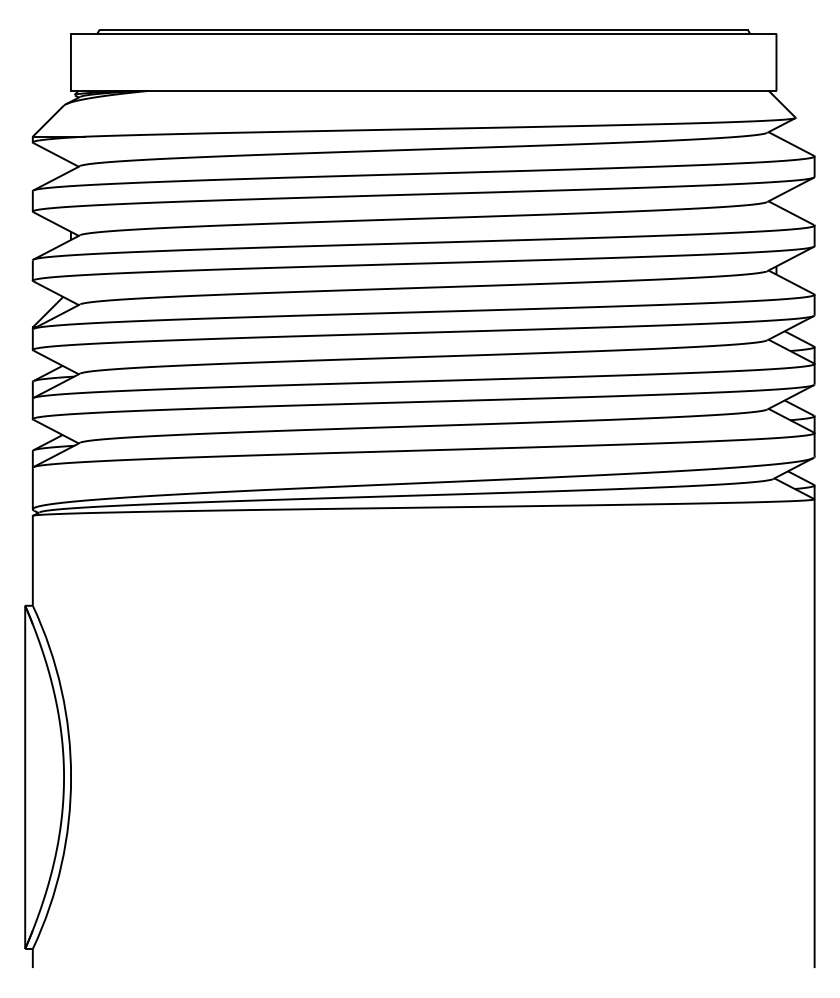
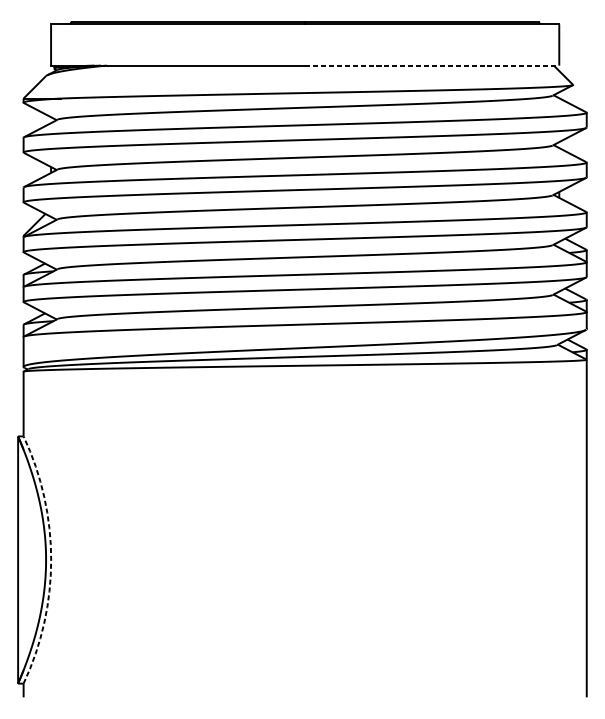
line: (600, 90) -> (432, 65), solid -> dashed
arc: (71, 777) -> (51, 560), solid -> dashed

